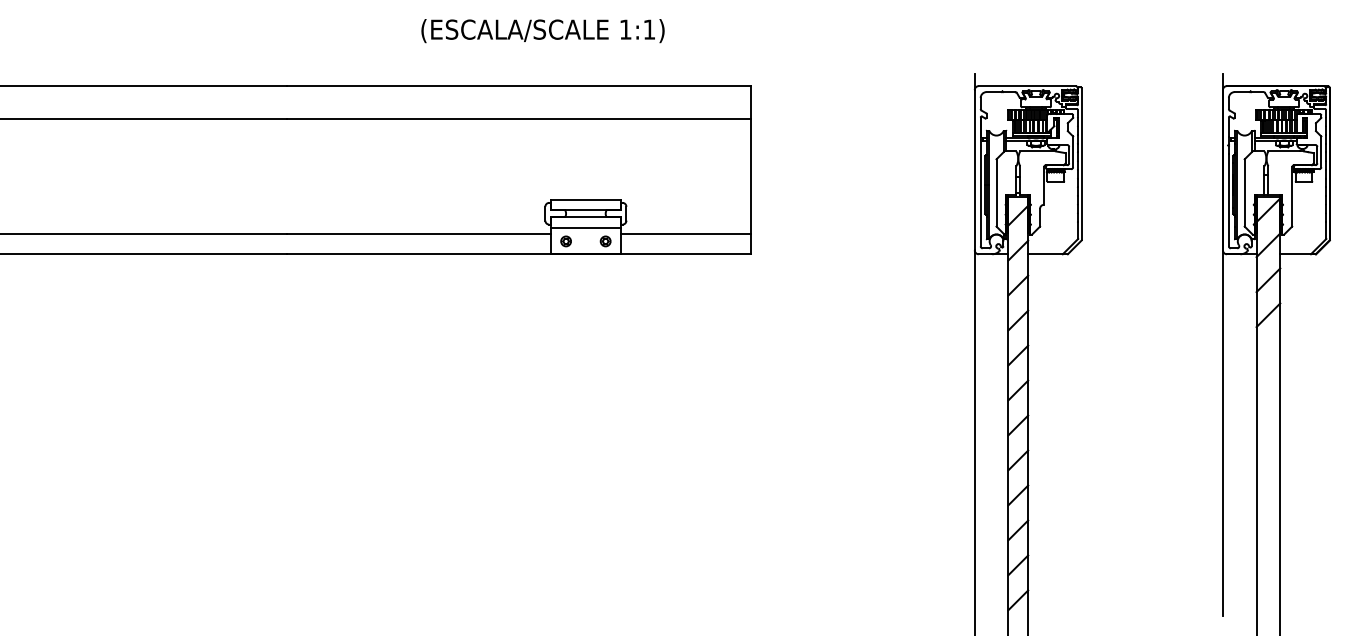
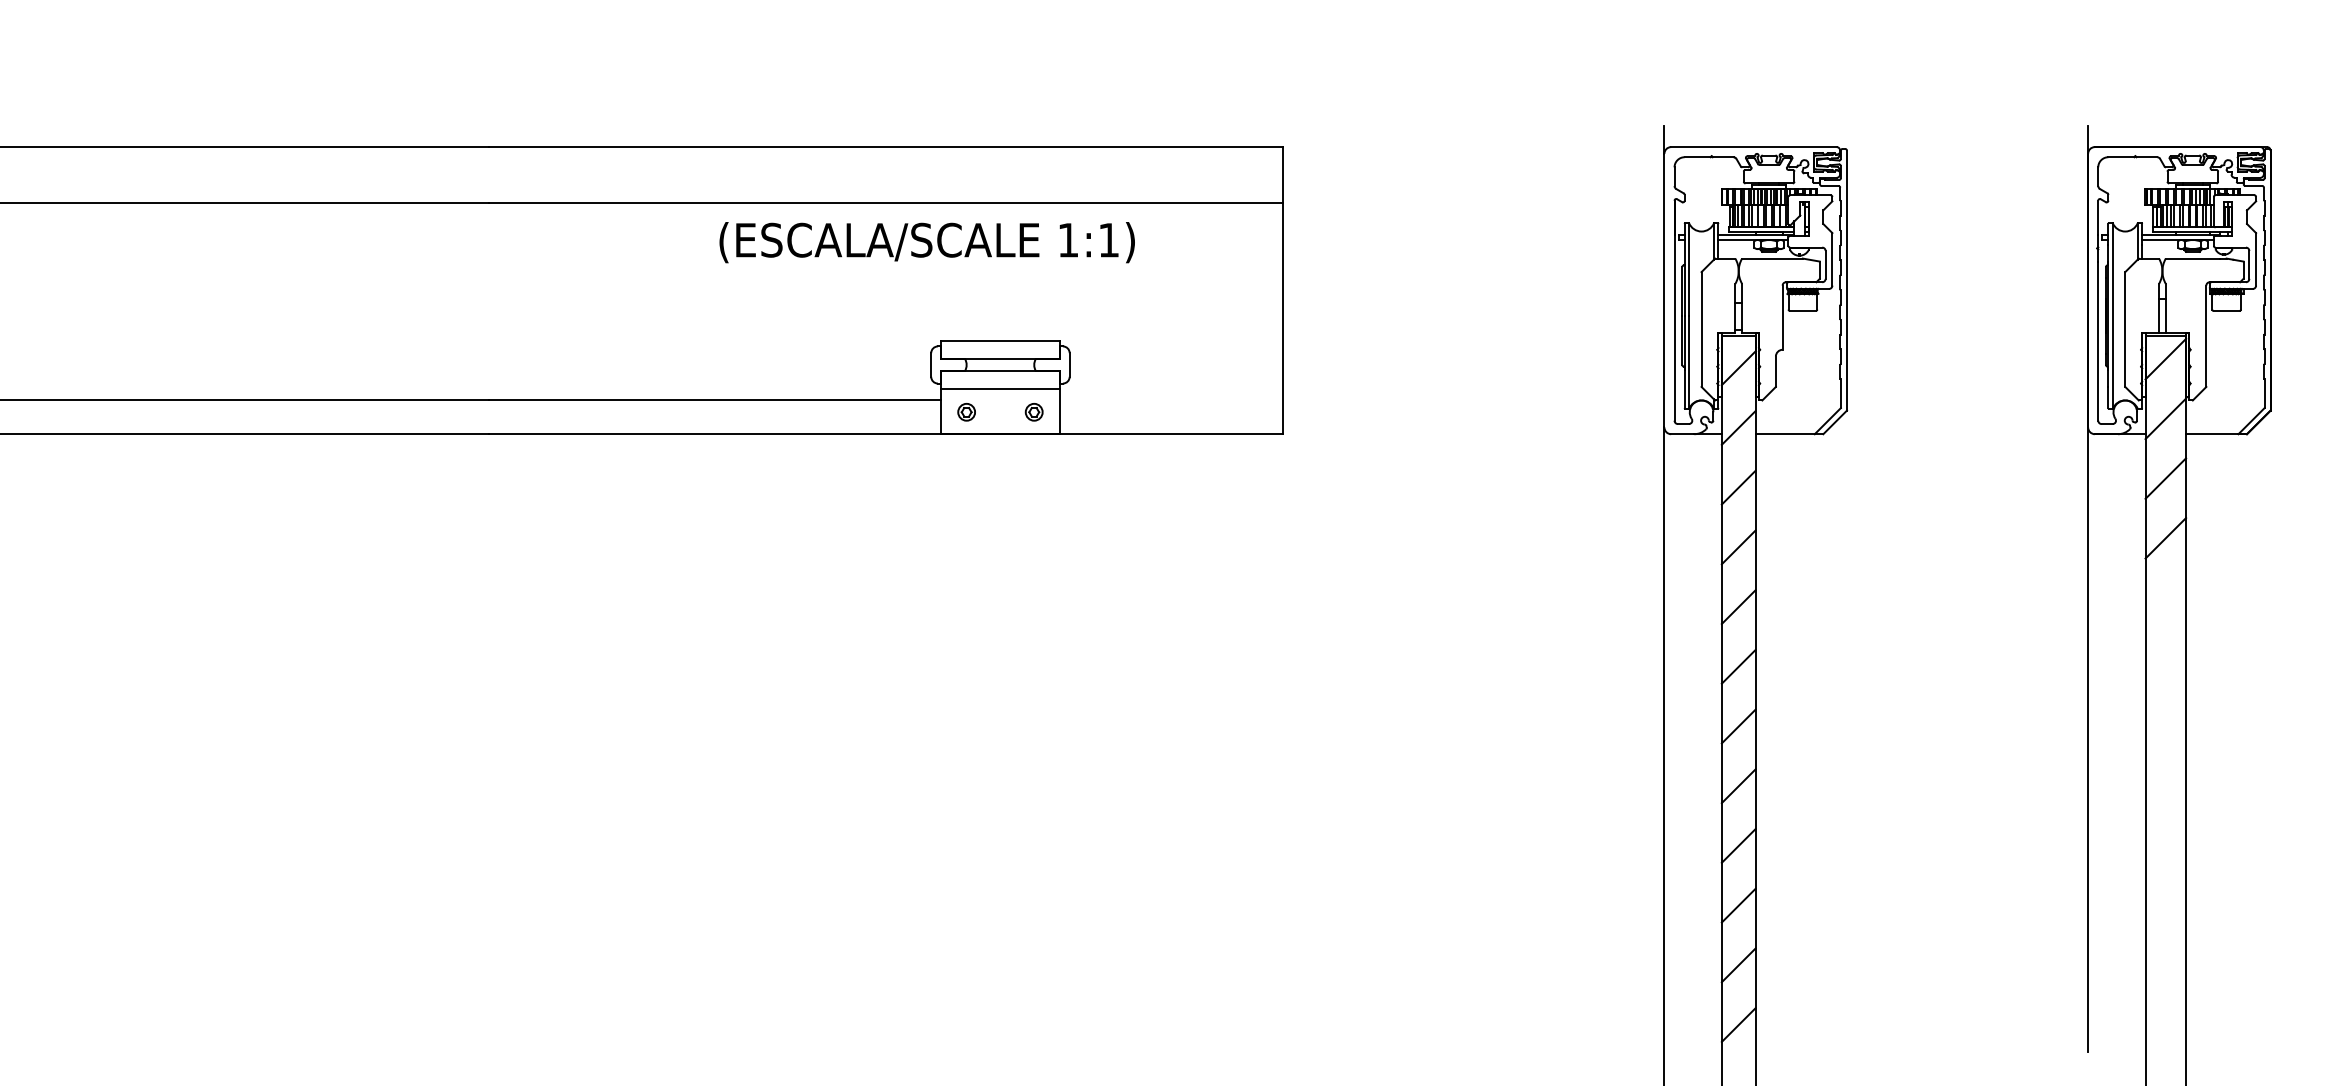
text: (542, 31) -> (926, 243), moved
line: (685, 234) -> (1170, 400), removed

